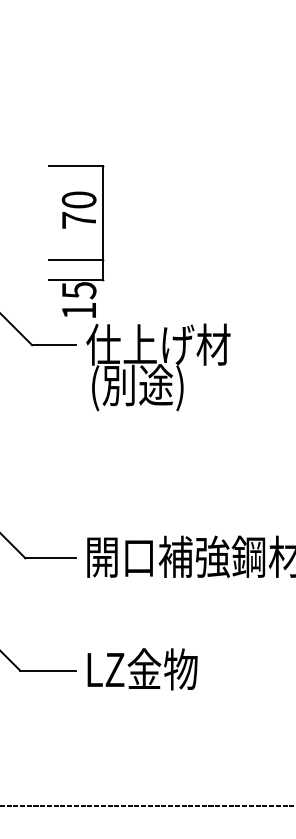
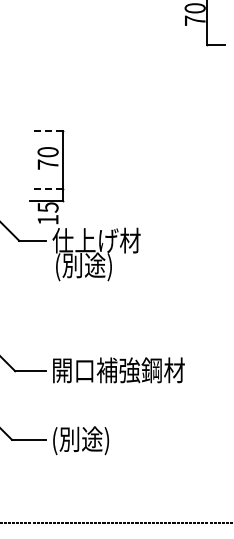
line: (74, 166) -> (45, 131), solid -> dashed
line: (74, 259) -> (45, 188), solid -> dashed
text: (141, 671) -> (86, 440), LZ金物 -> (別途)

